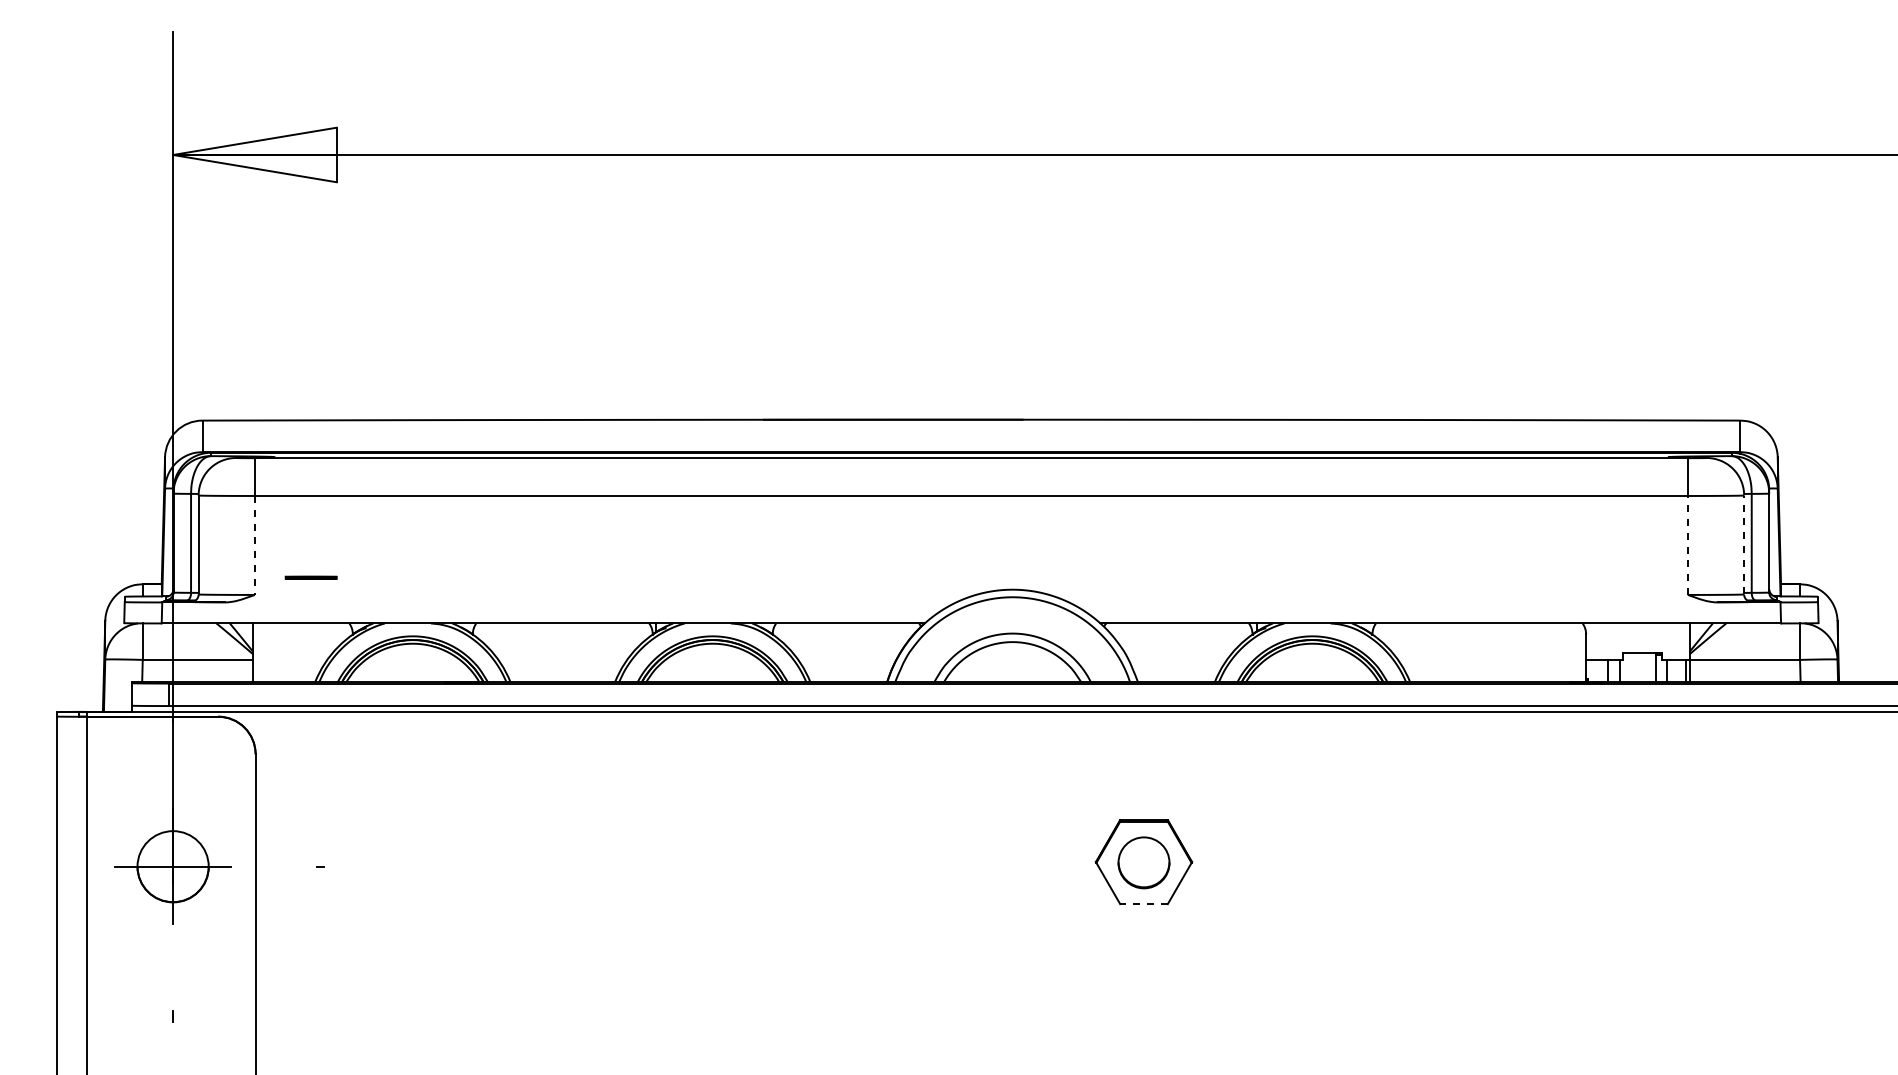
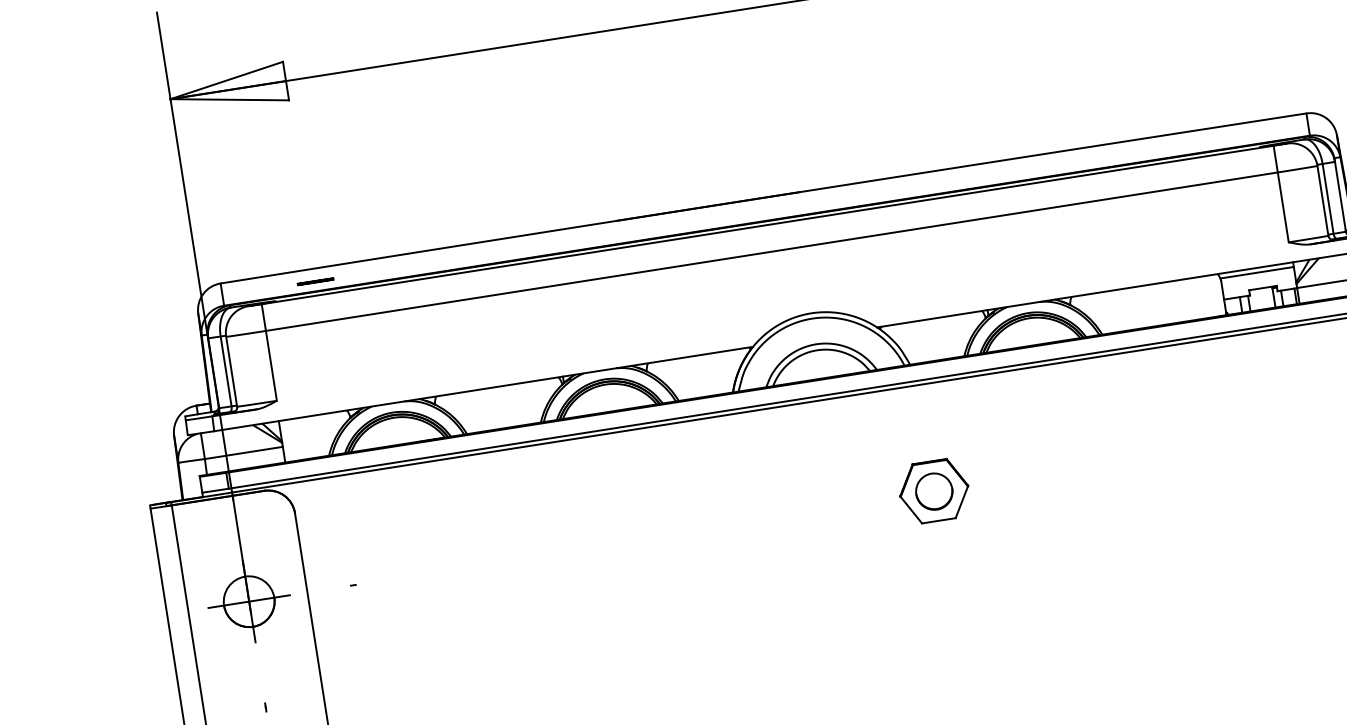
line: (1687, 544) -> (1282, 206), dashed -> solid
line: (1744, 544) -> (1323, 200), dashed -> solid
line: (254, 545) -> (271, 365), dashed -> solid
line: (310, 577) -> (315, 281), moved
line: (1637, 630) -> (1257, 273), added
line: (1144, 904) -> (939, 521), dashed -> solid

